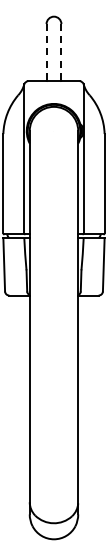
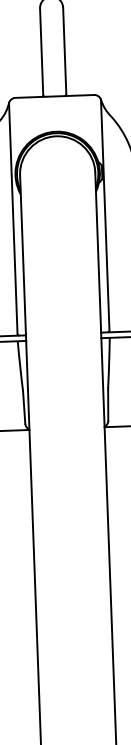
line: (46, 51) -> (41, 50), dashed -> solid
line: (61, 51) -> (64, 50), dashed -> solid

